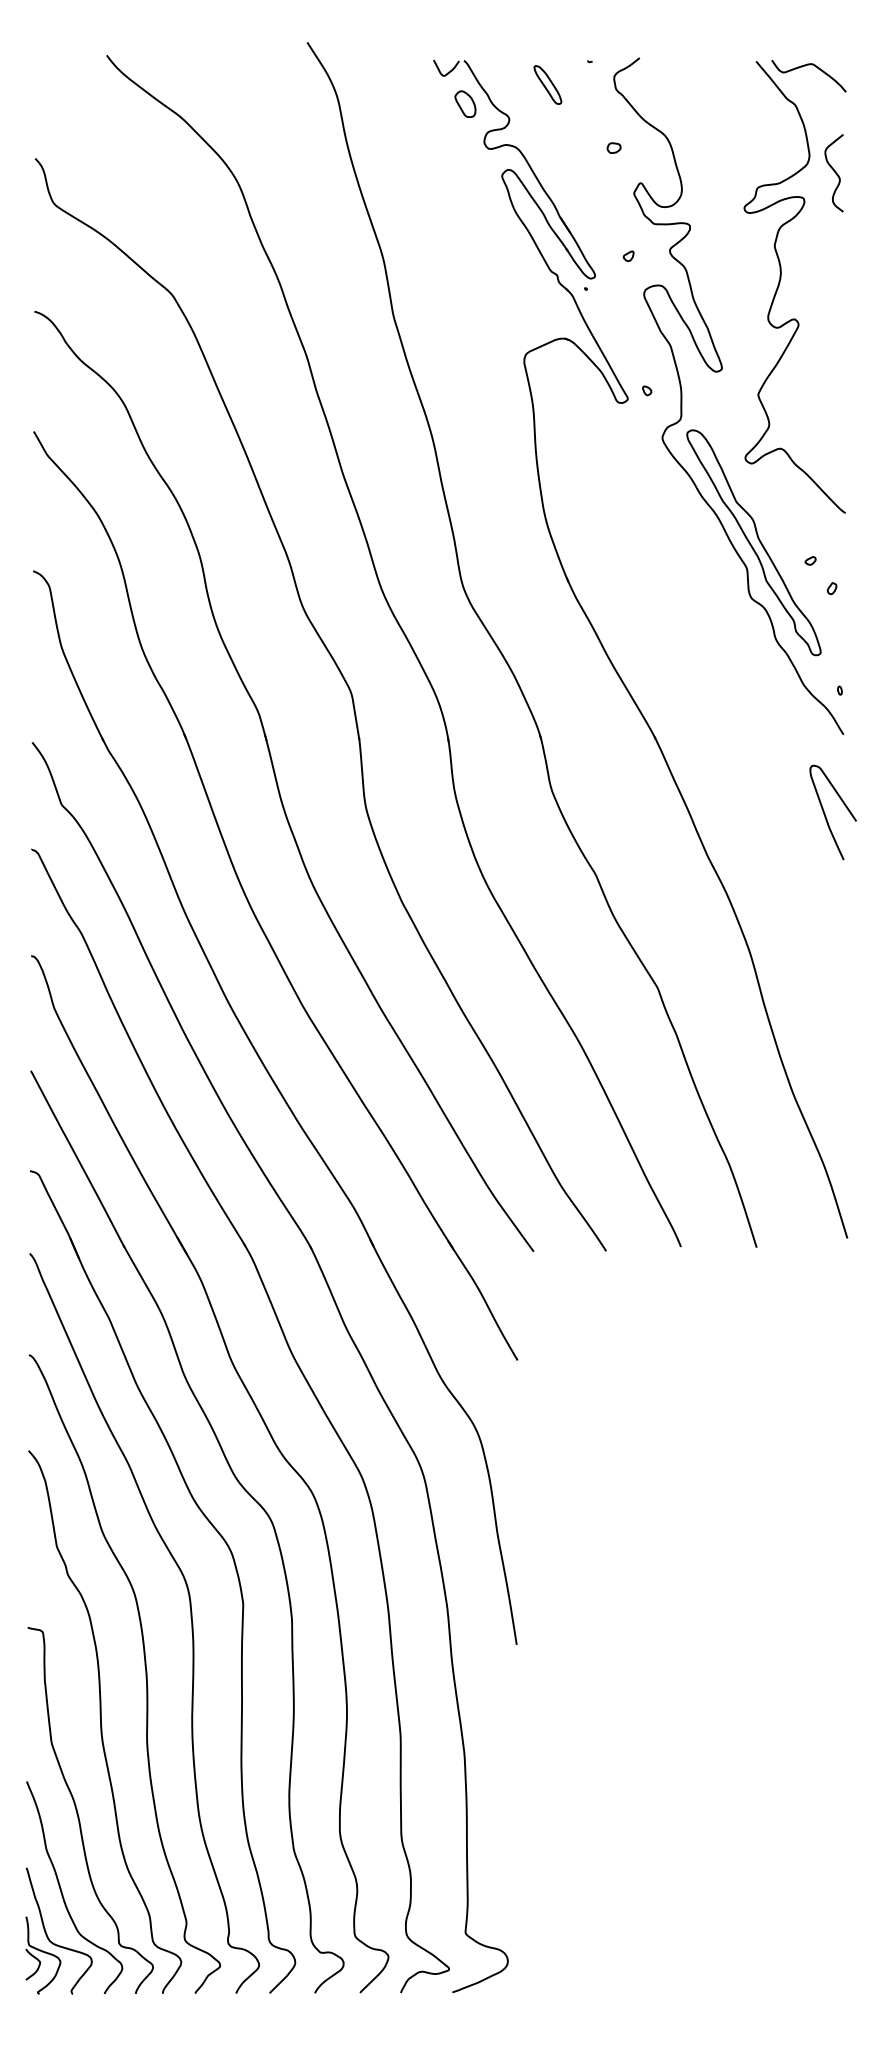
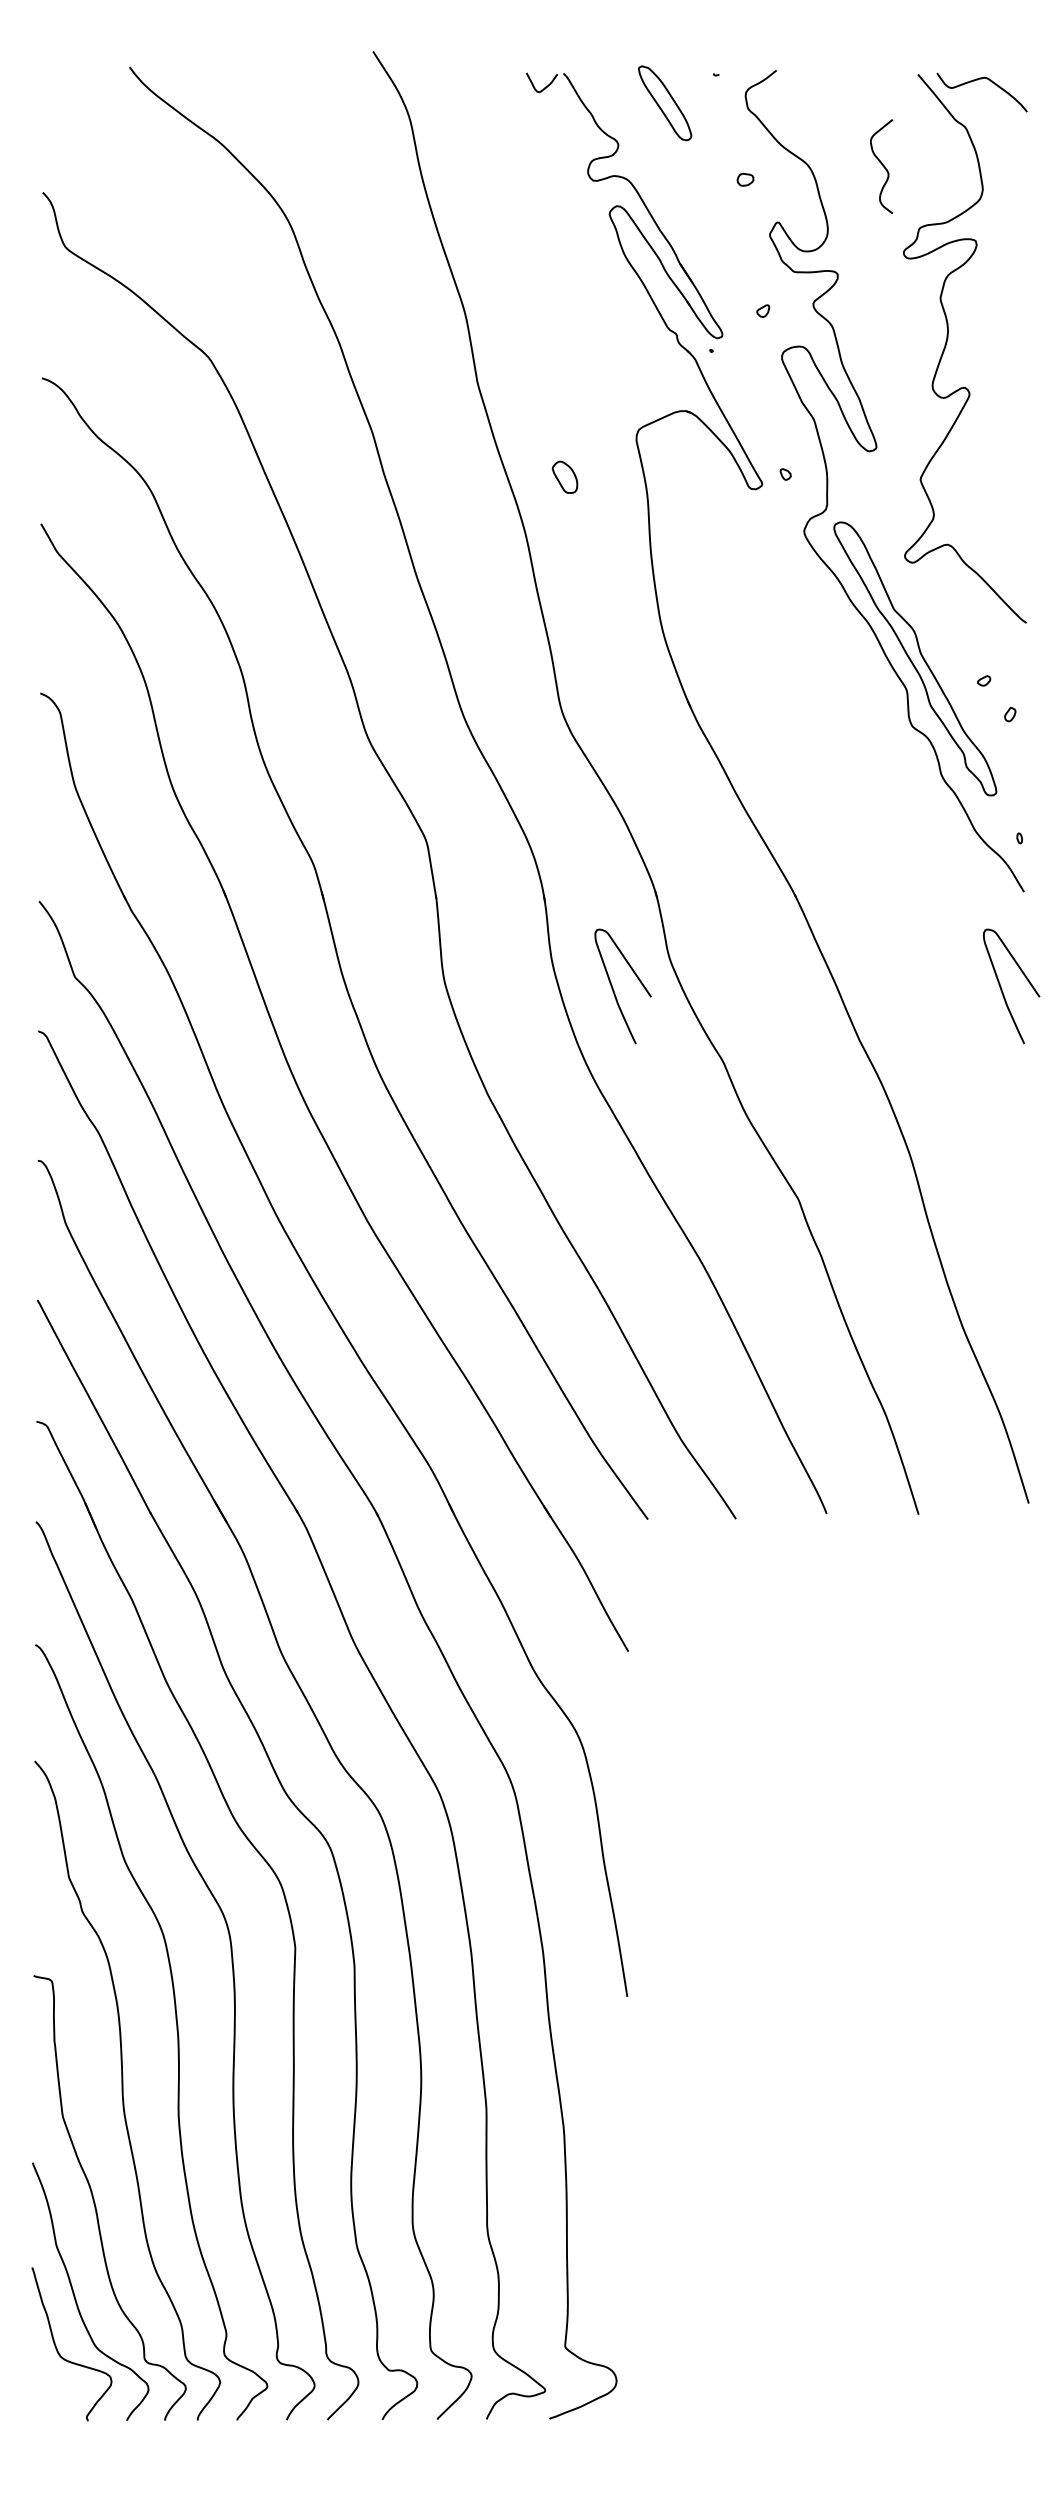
part: (547, 84) -> (664, 102), size x1.6
part: (465, 103) -> (565, 476), moved
curve: (834, 172) -> (881, 165), moved
curve: (505, 813) -> (613, 987), added
part: (43, 1955) -> (52, 2373), removed

